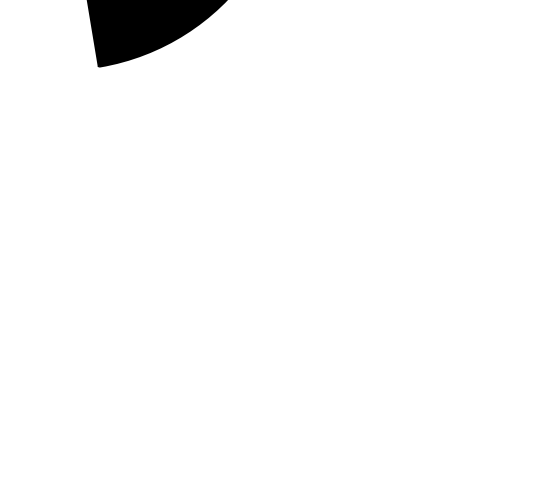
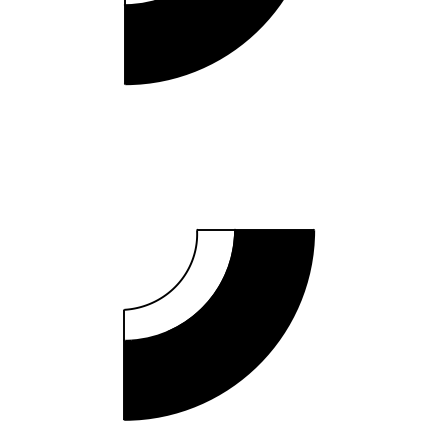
part: (260, 337) -> (219, 324), added

